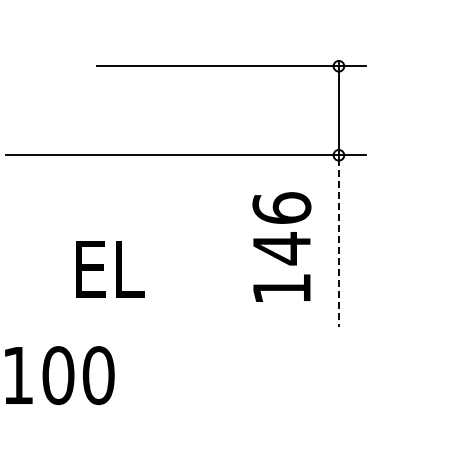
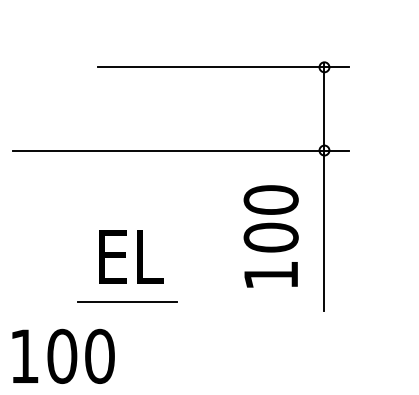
text: (281, 228) -> (270, 218), 146 -> 100
line: (338, 243) -> (324, 232), dashed -> solid
text: (110, 269) -> (131, 257), moved
line: (128, 317) -> (127, 302), added

